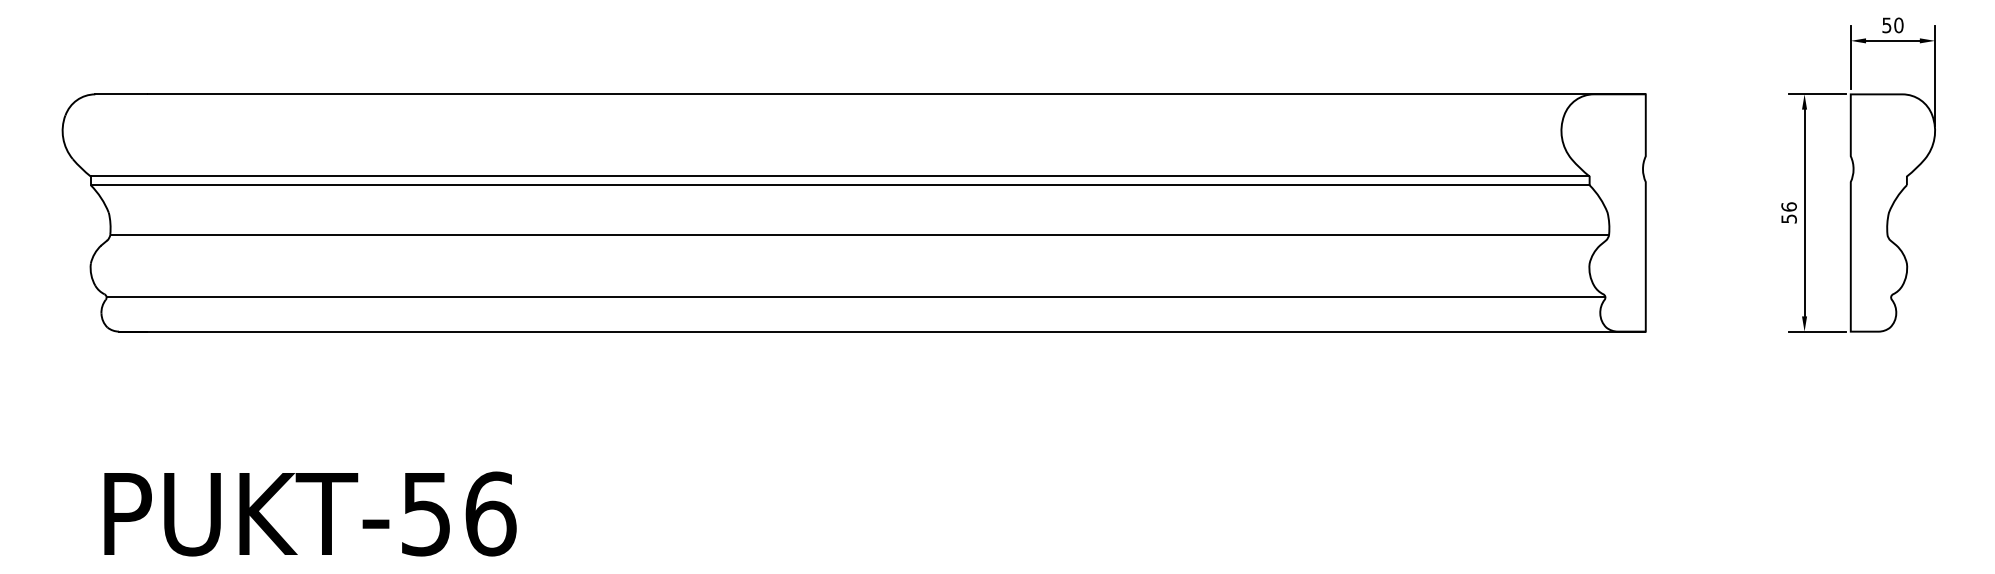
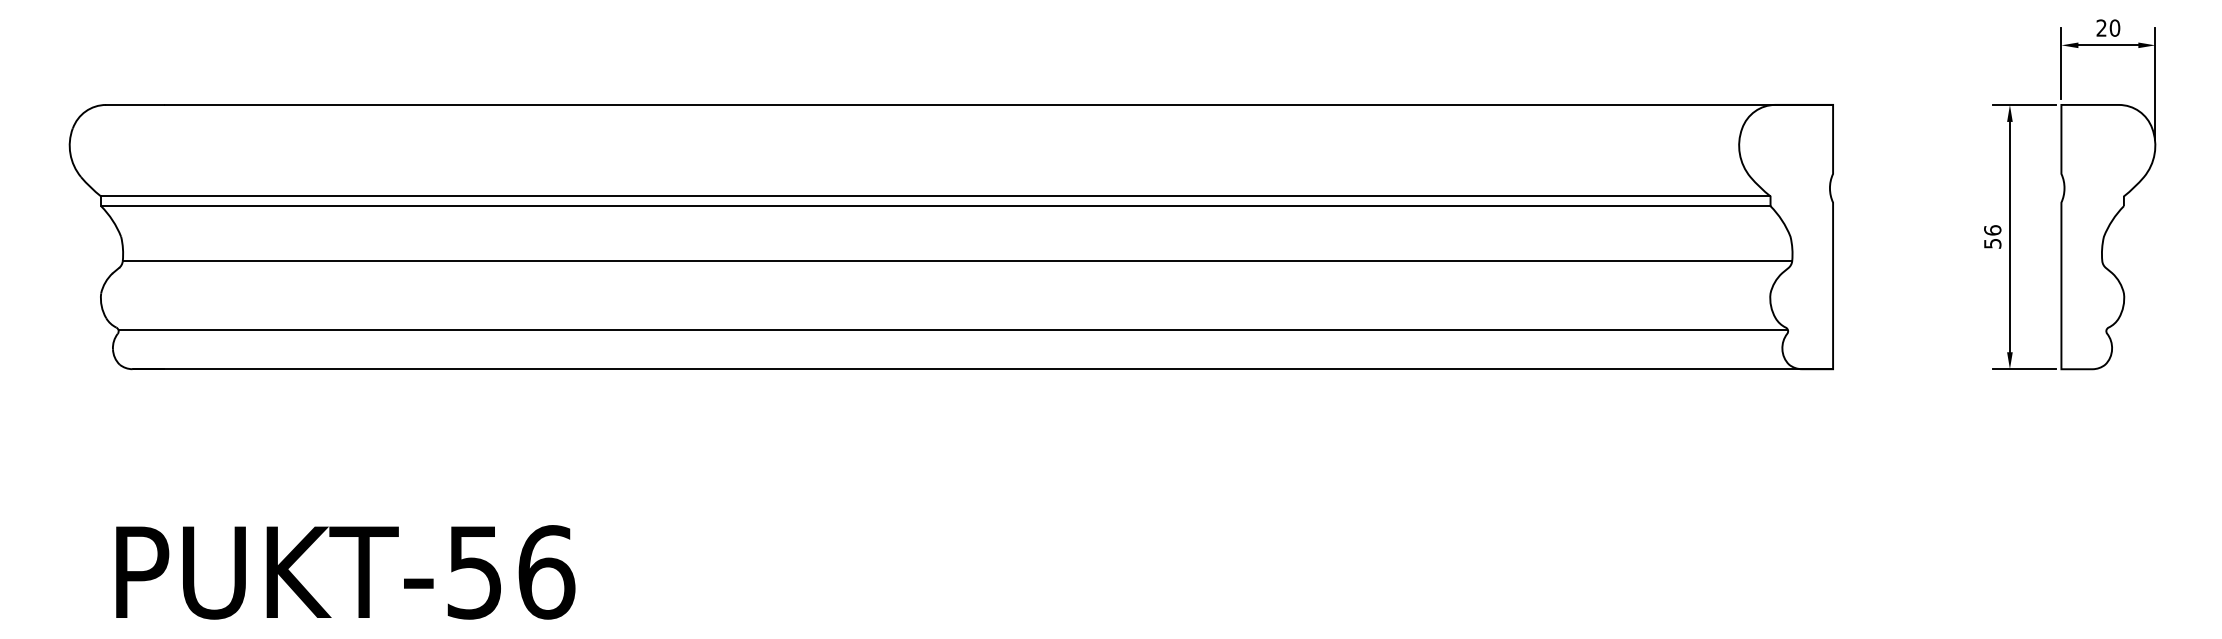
text: (1886, 24) -> (2101, 27), 50 -> 20

